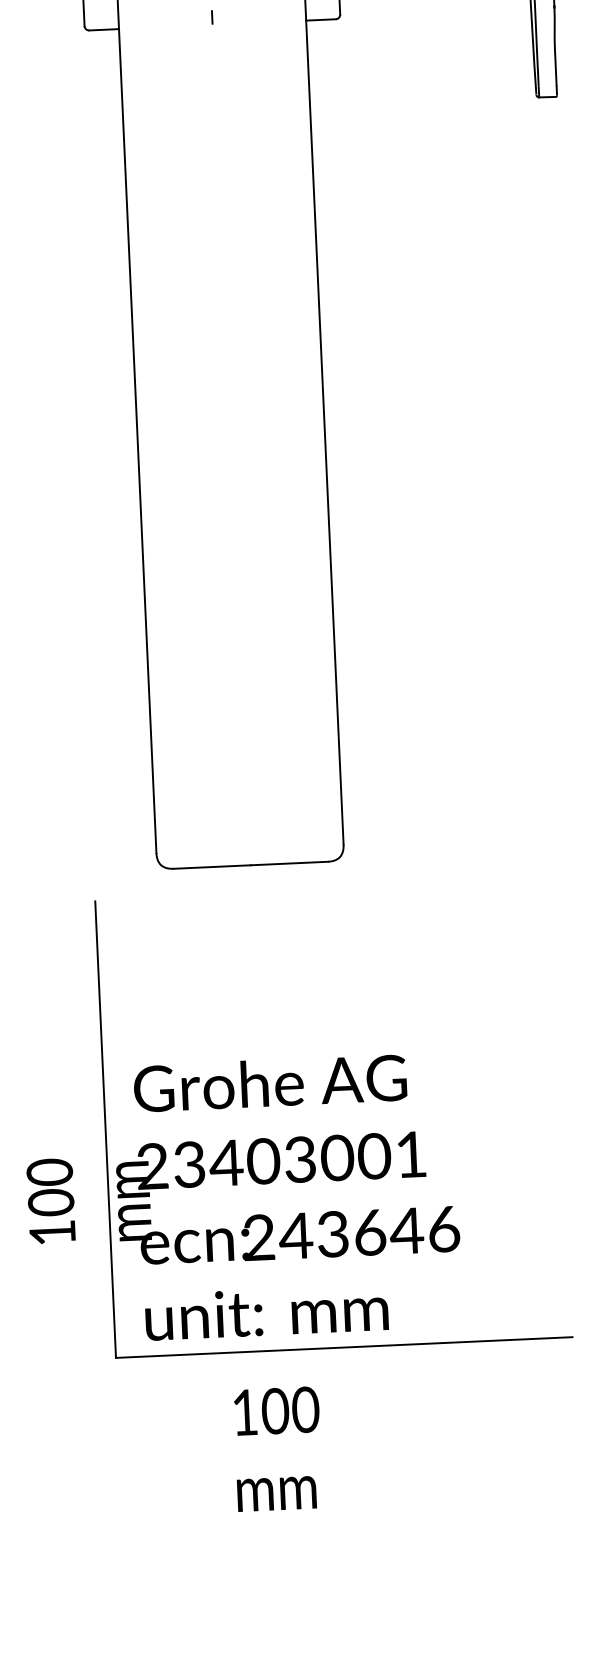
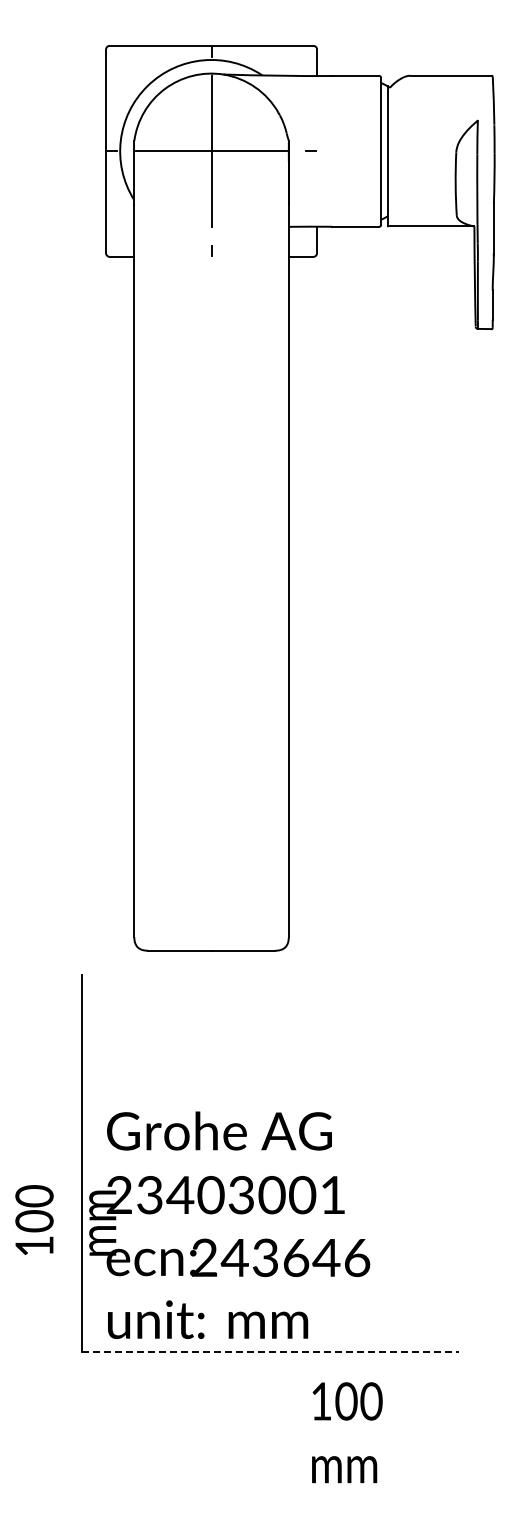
line: (345, 1347) -> (271, 1351), solid -> dashed
text: (278, 1448) -> (347, 1432), moved

